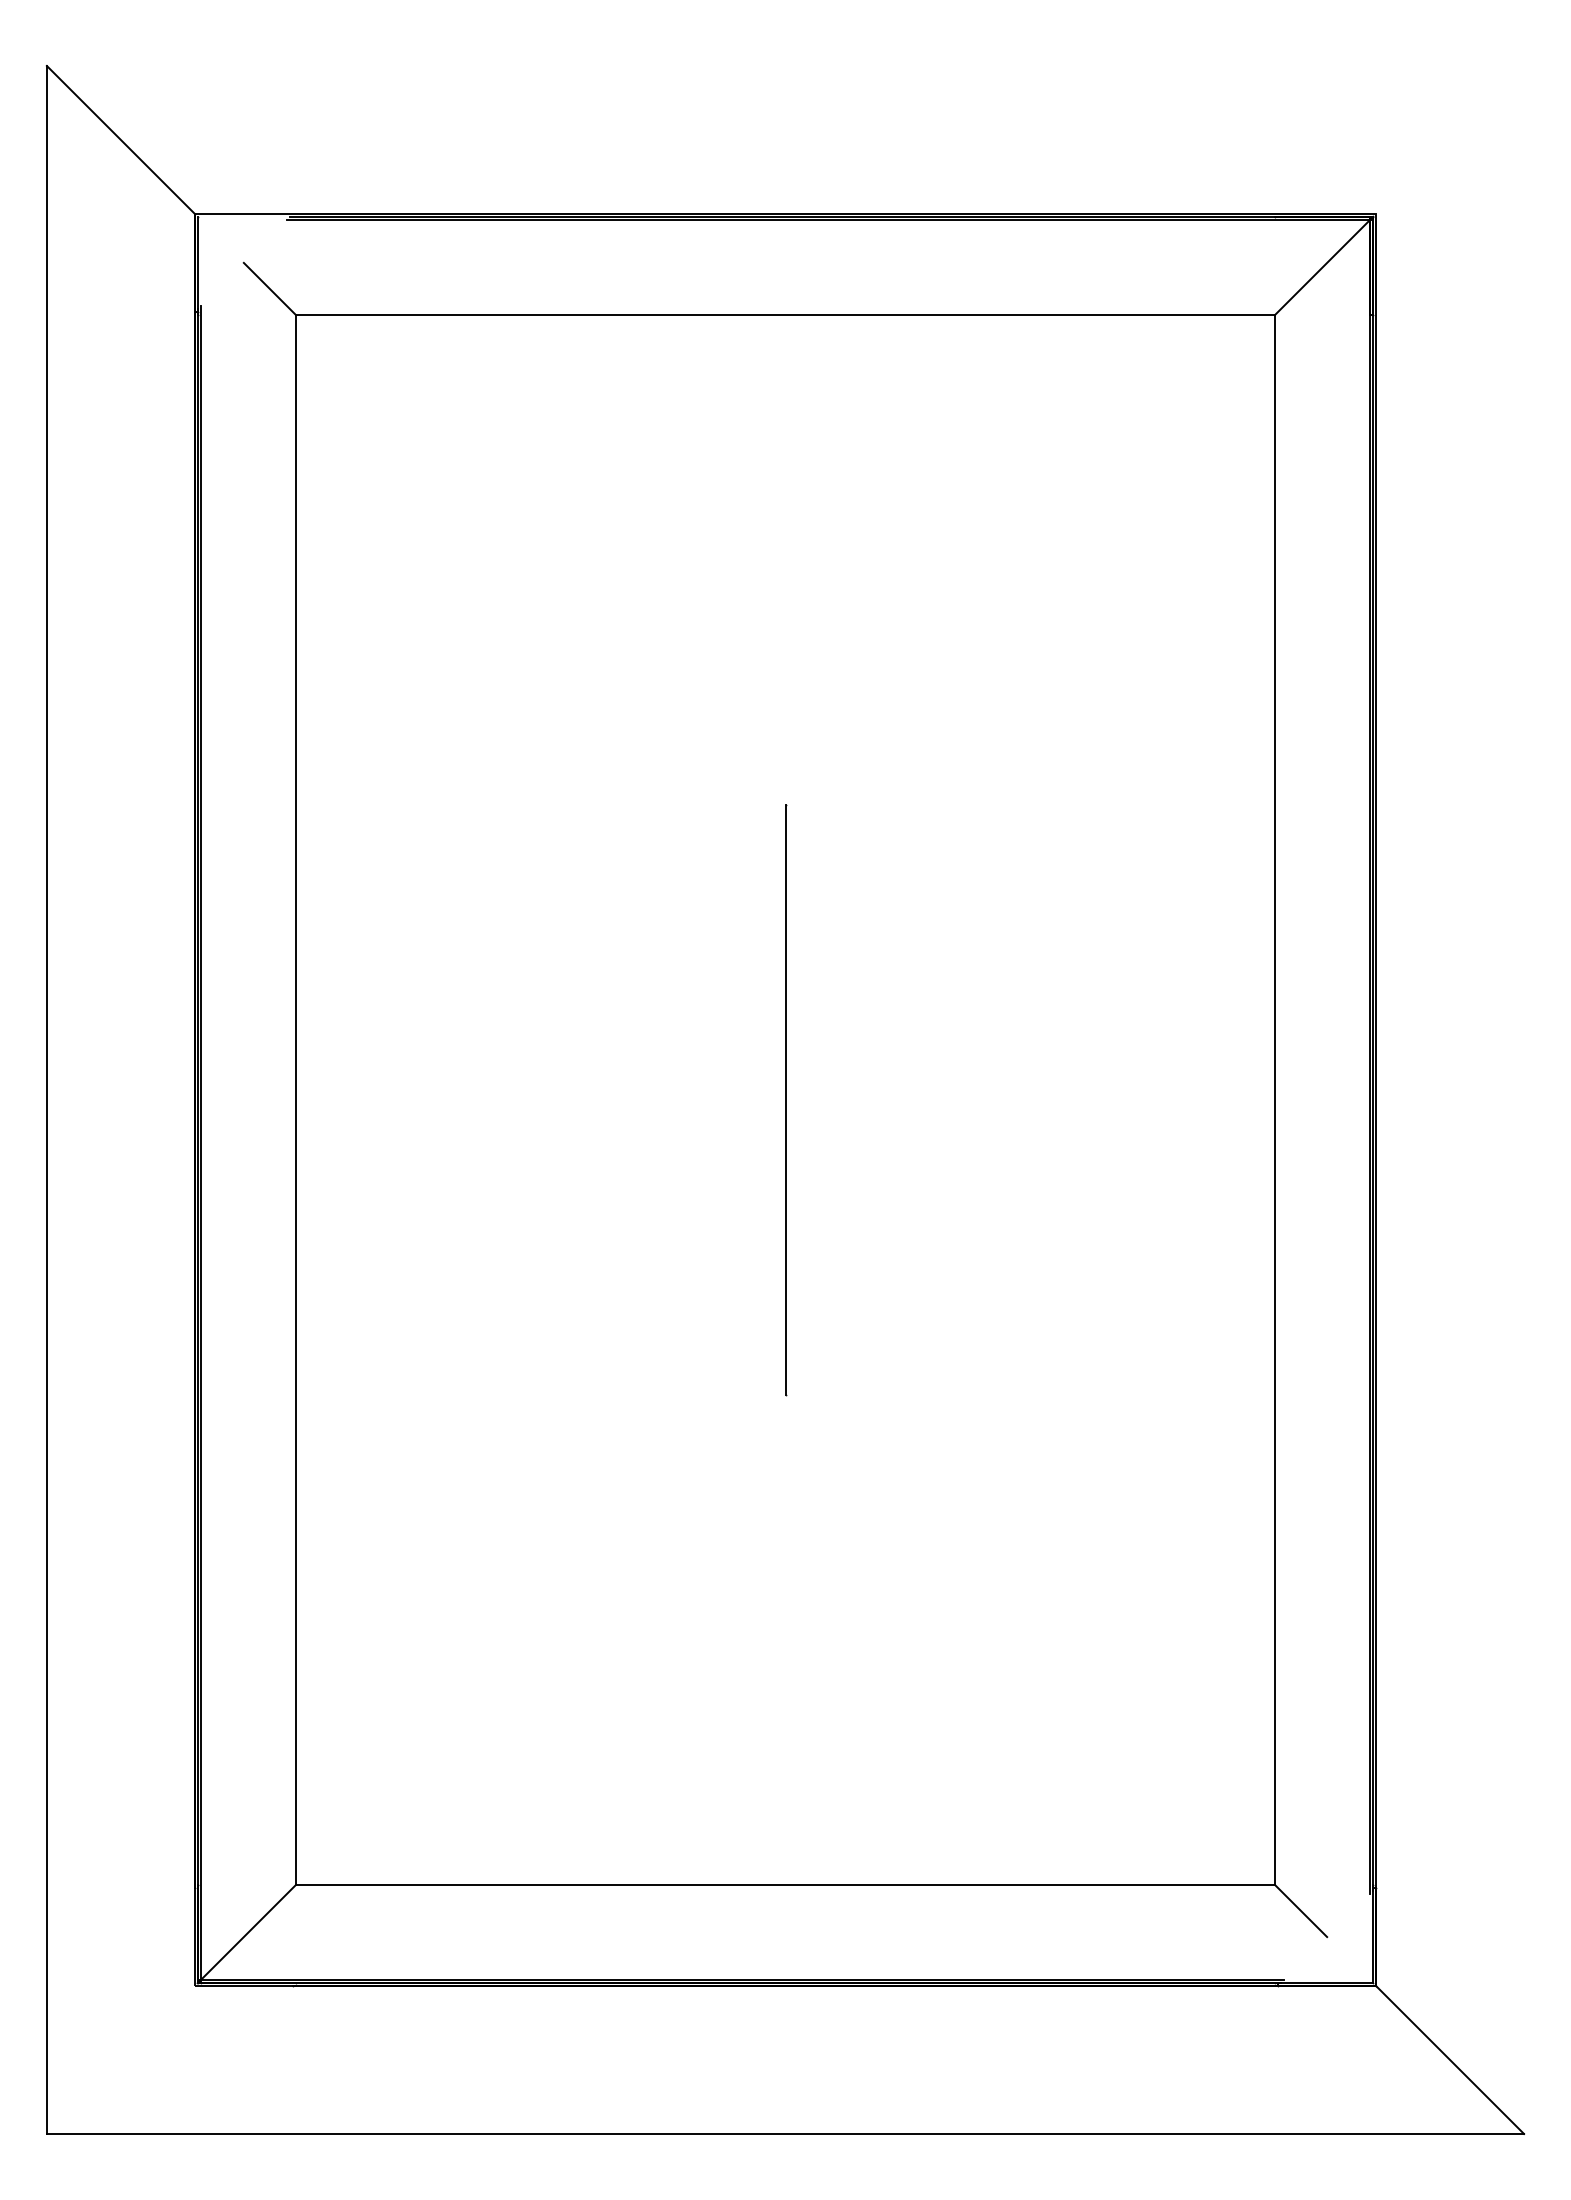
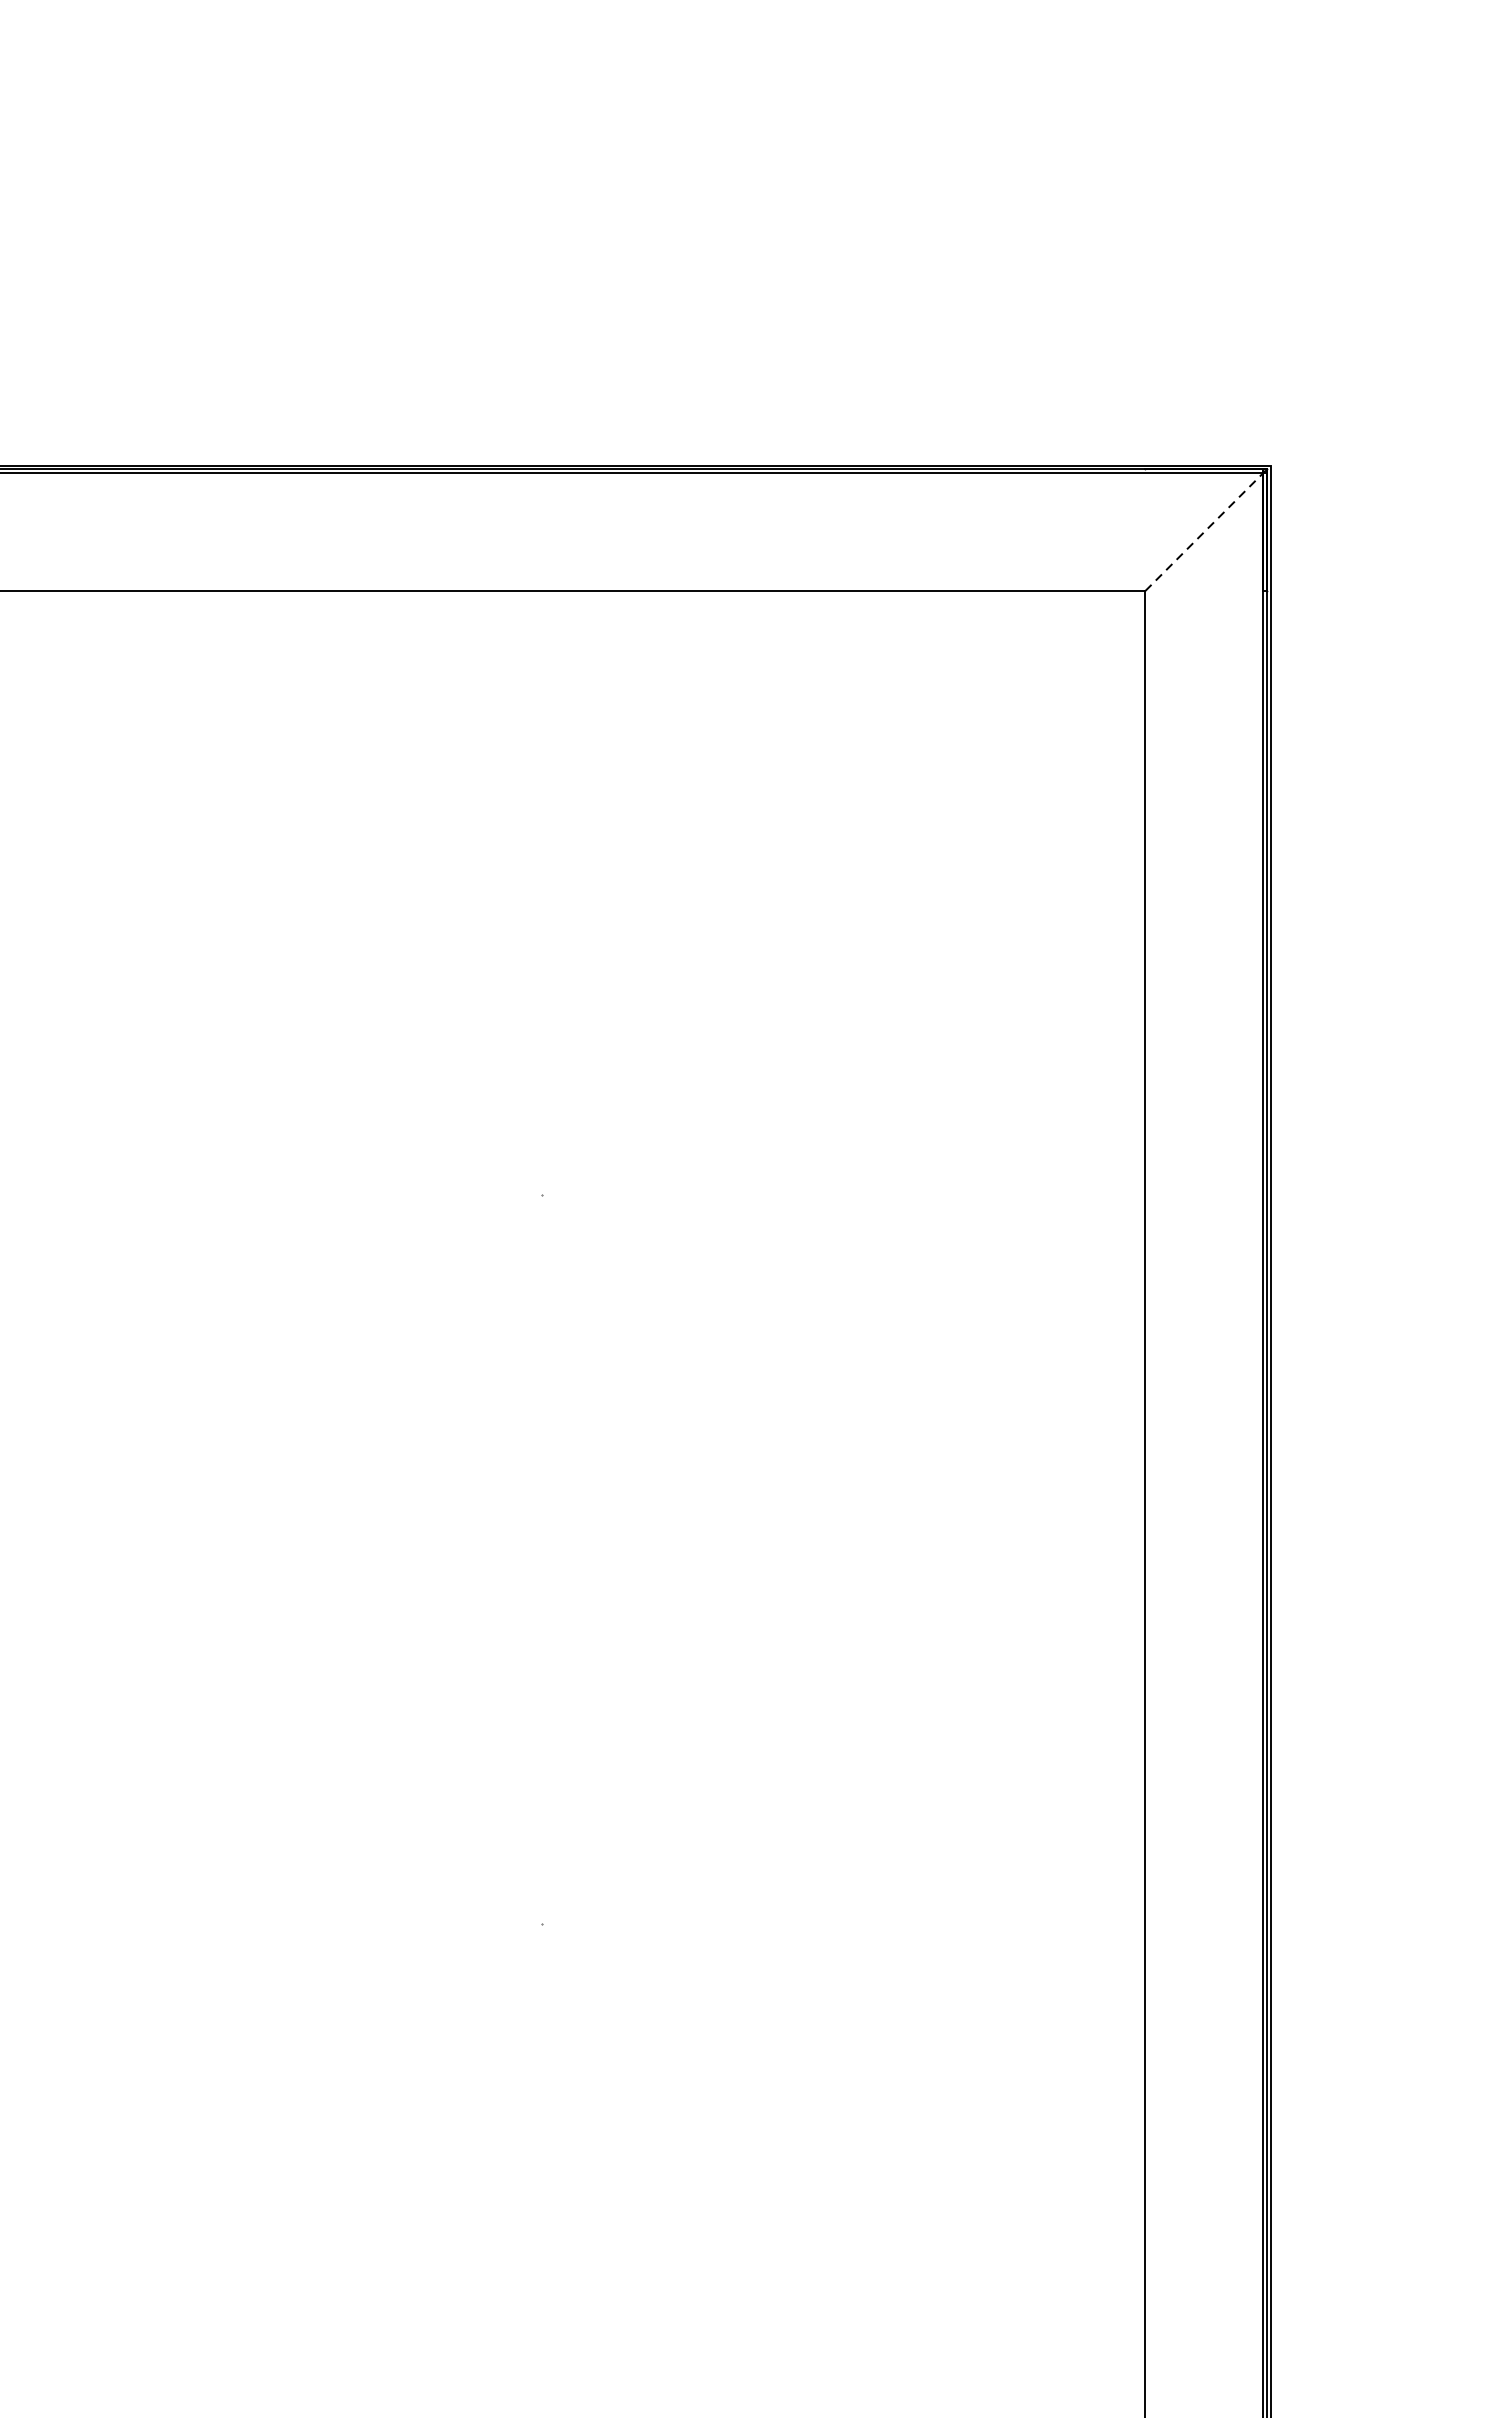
line: (1324, 266) -> (1206, 530), solid -> dashed
line: (785, 1099) -> (541, 1558), removed

